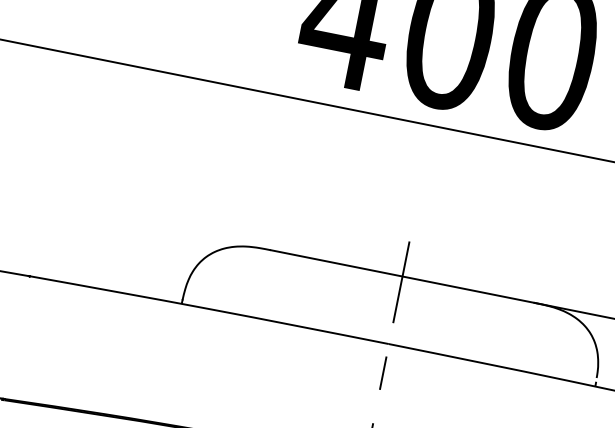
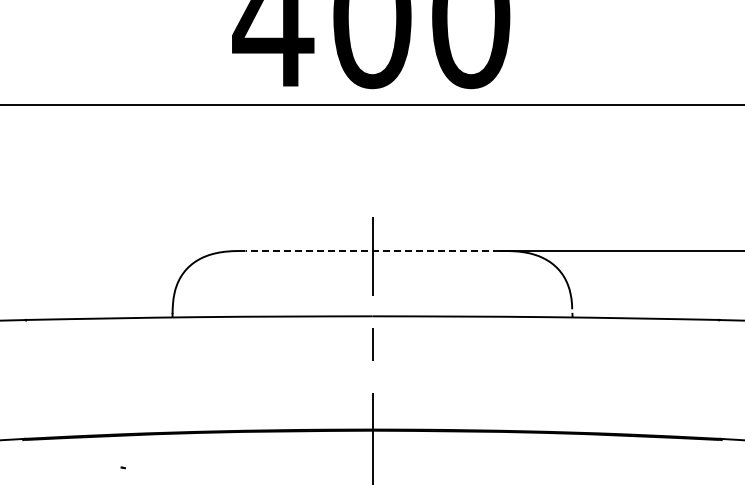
line: (402, 275) -> (372, 250), solid -> dashed

